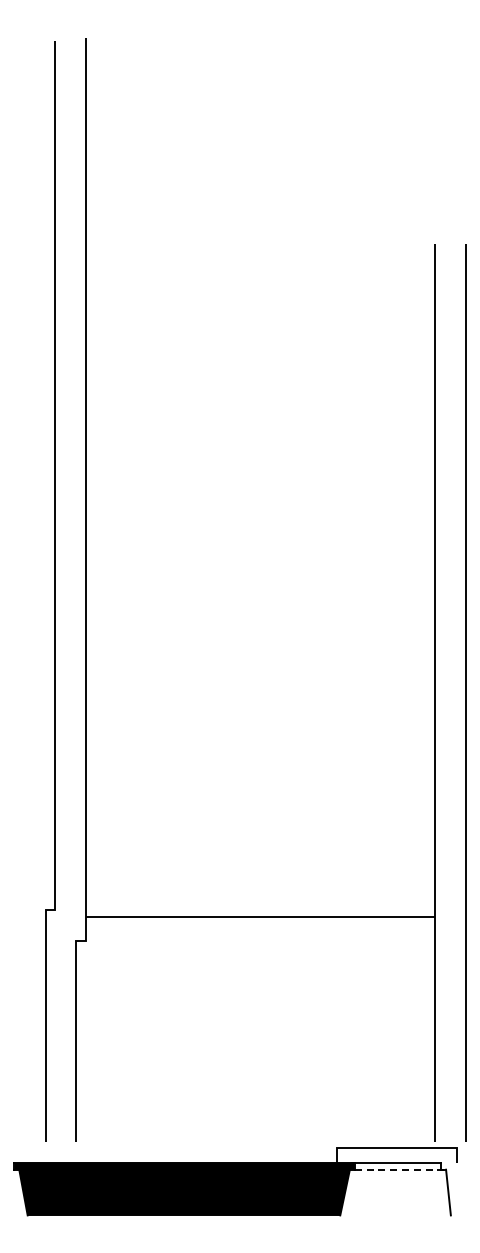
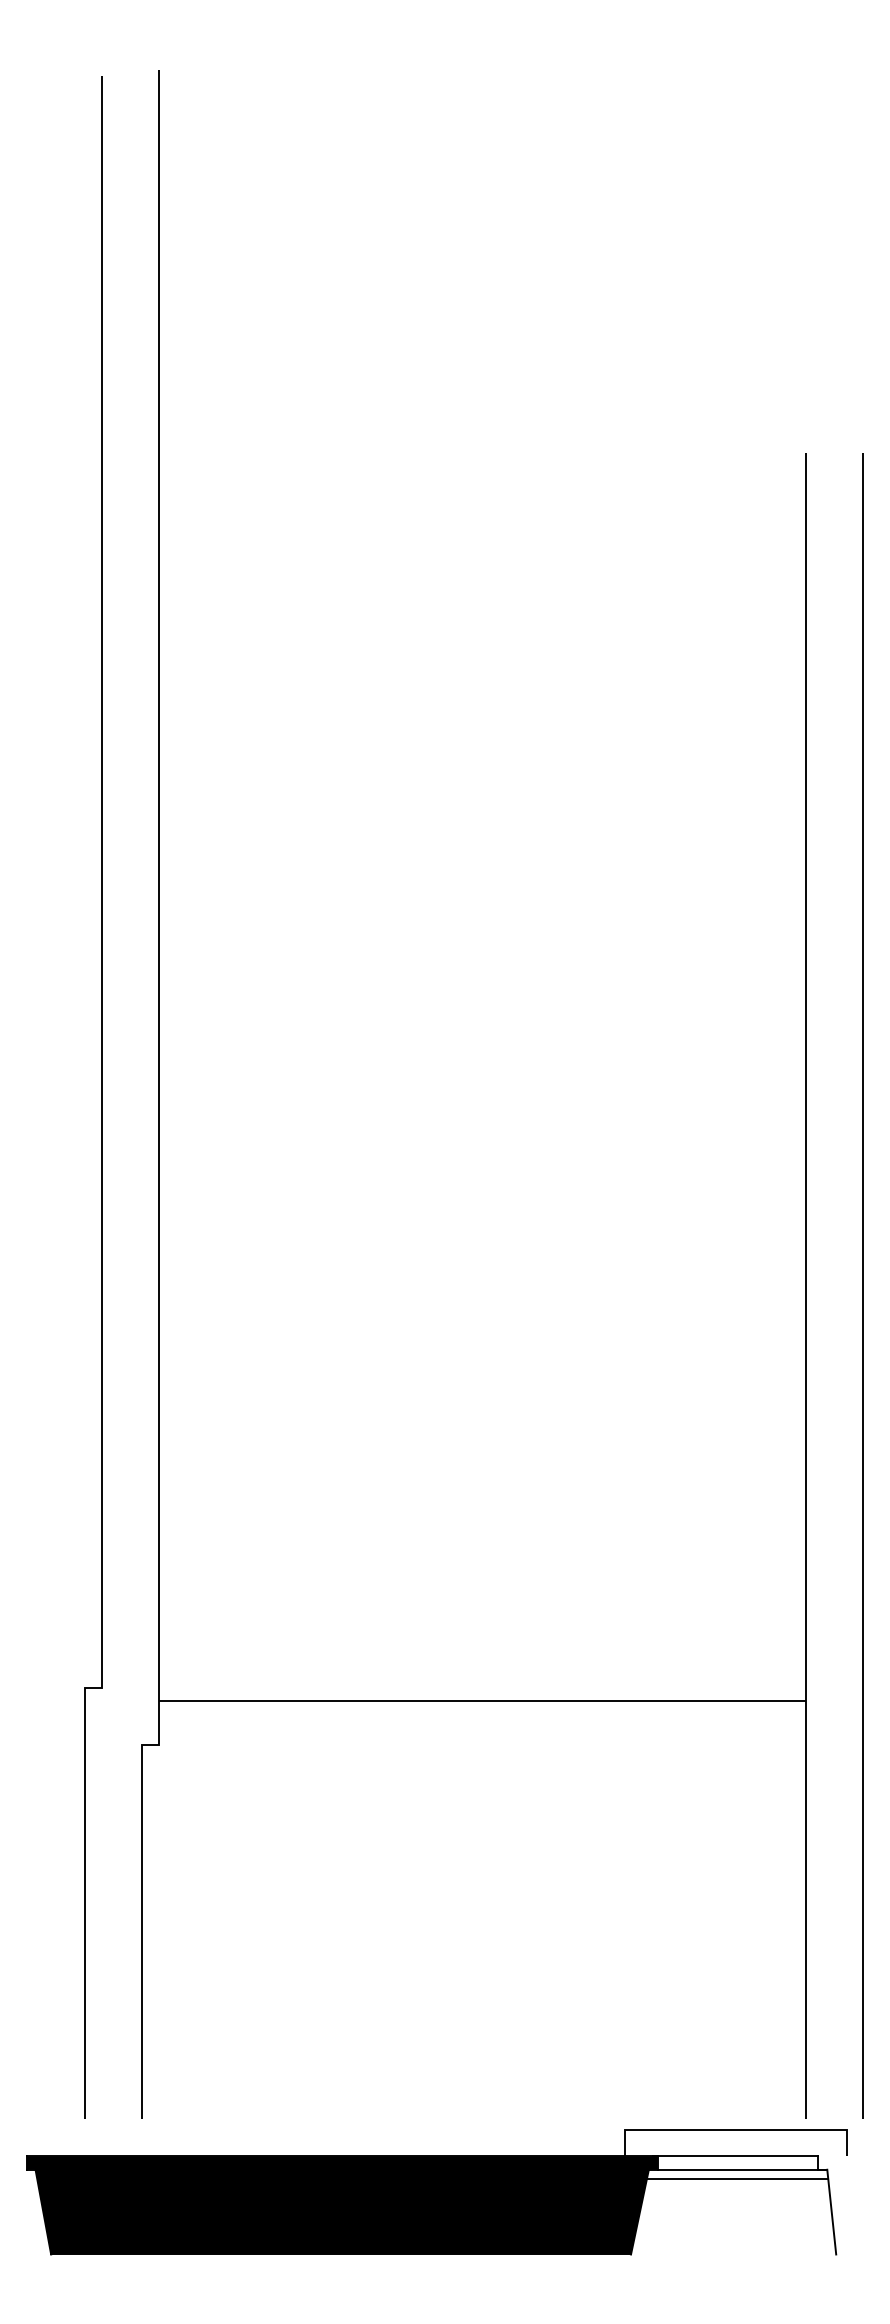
line: (400, 1169) -> (742, 2169), dashed -> solid
line: (397, 1174) -> (737, 2178), added

